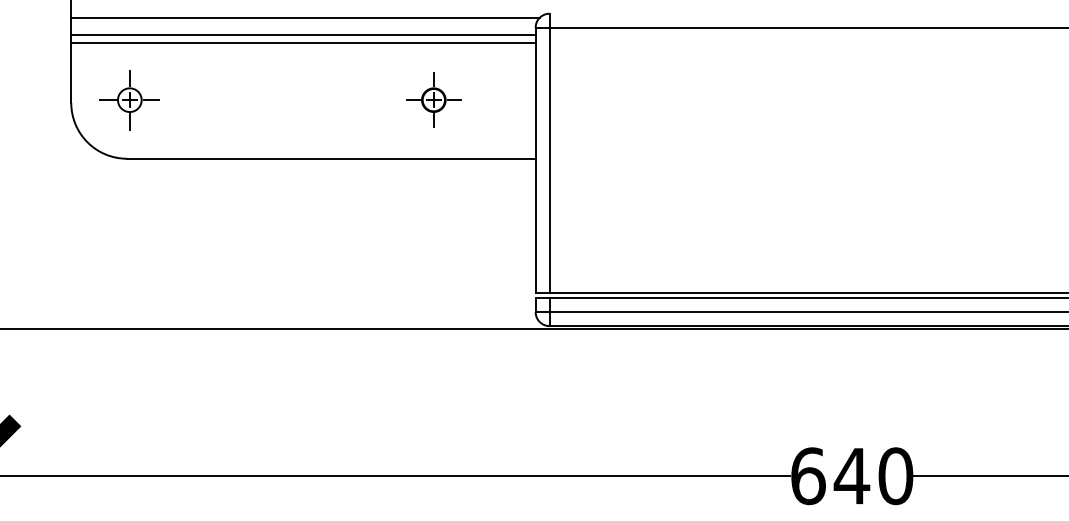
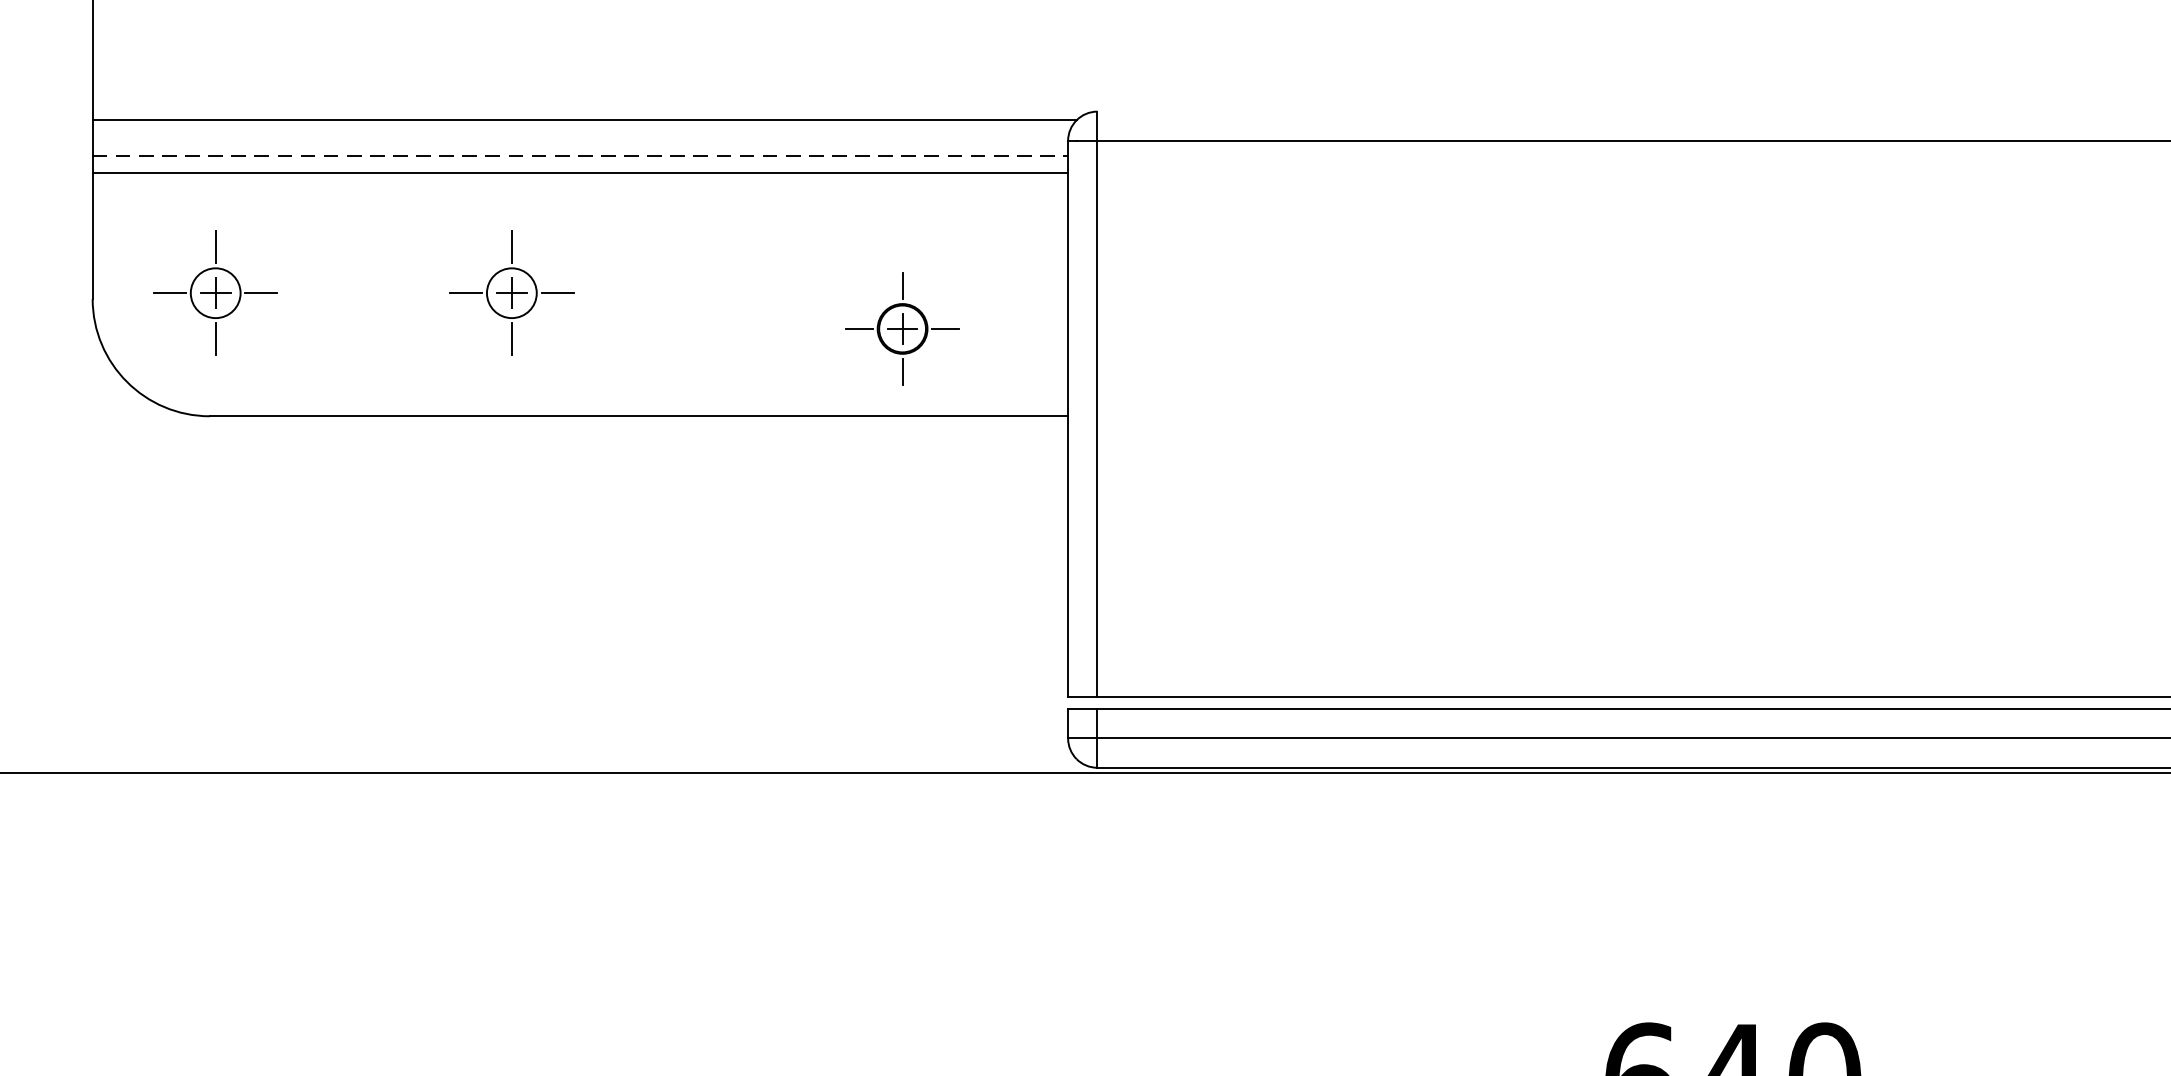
line: (303, 34) -> (580, 155), solid -> dashed
part: (433, 99) -> (901, 327), moved
part: (270, 100) -> (511, 293), added

